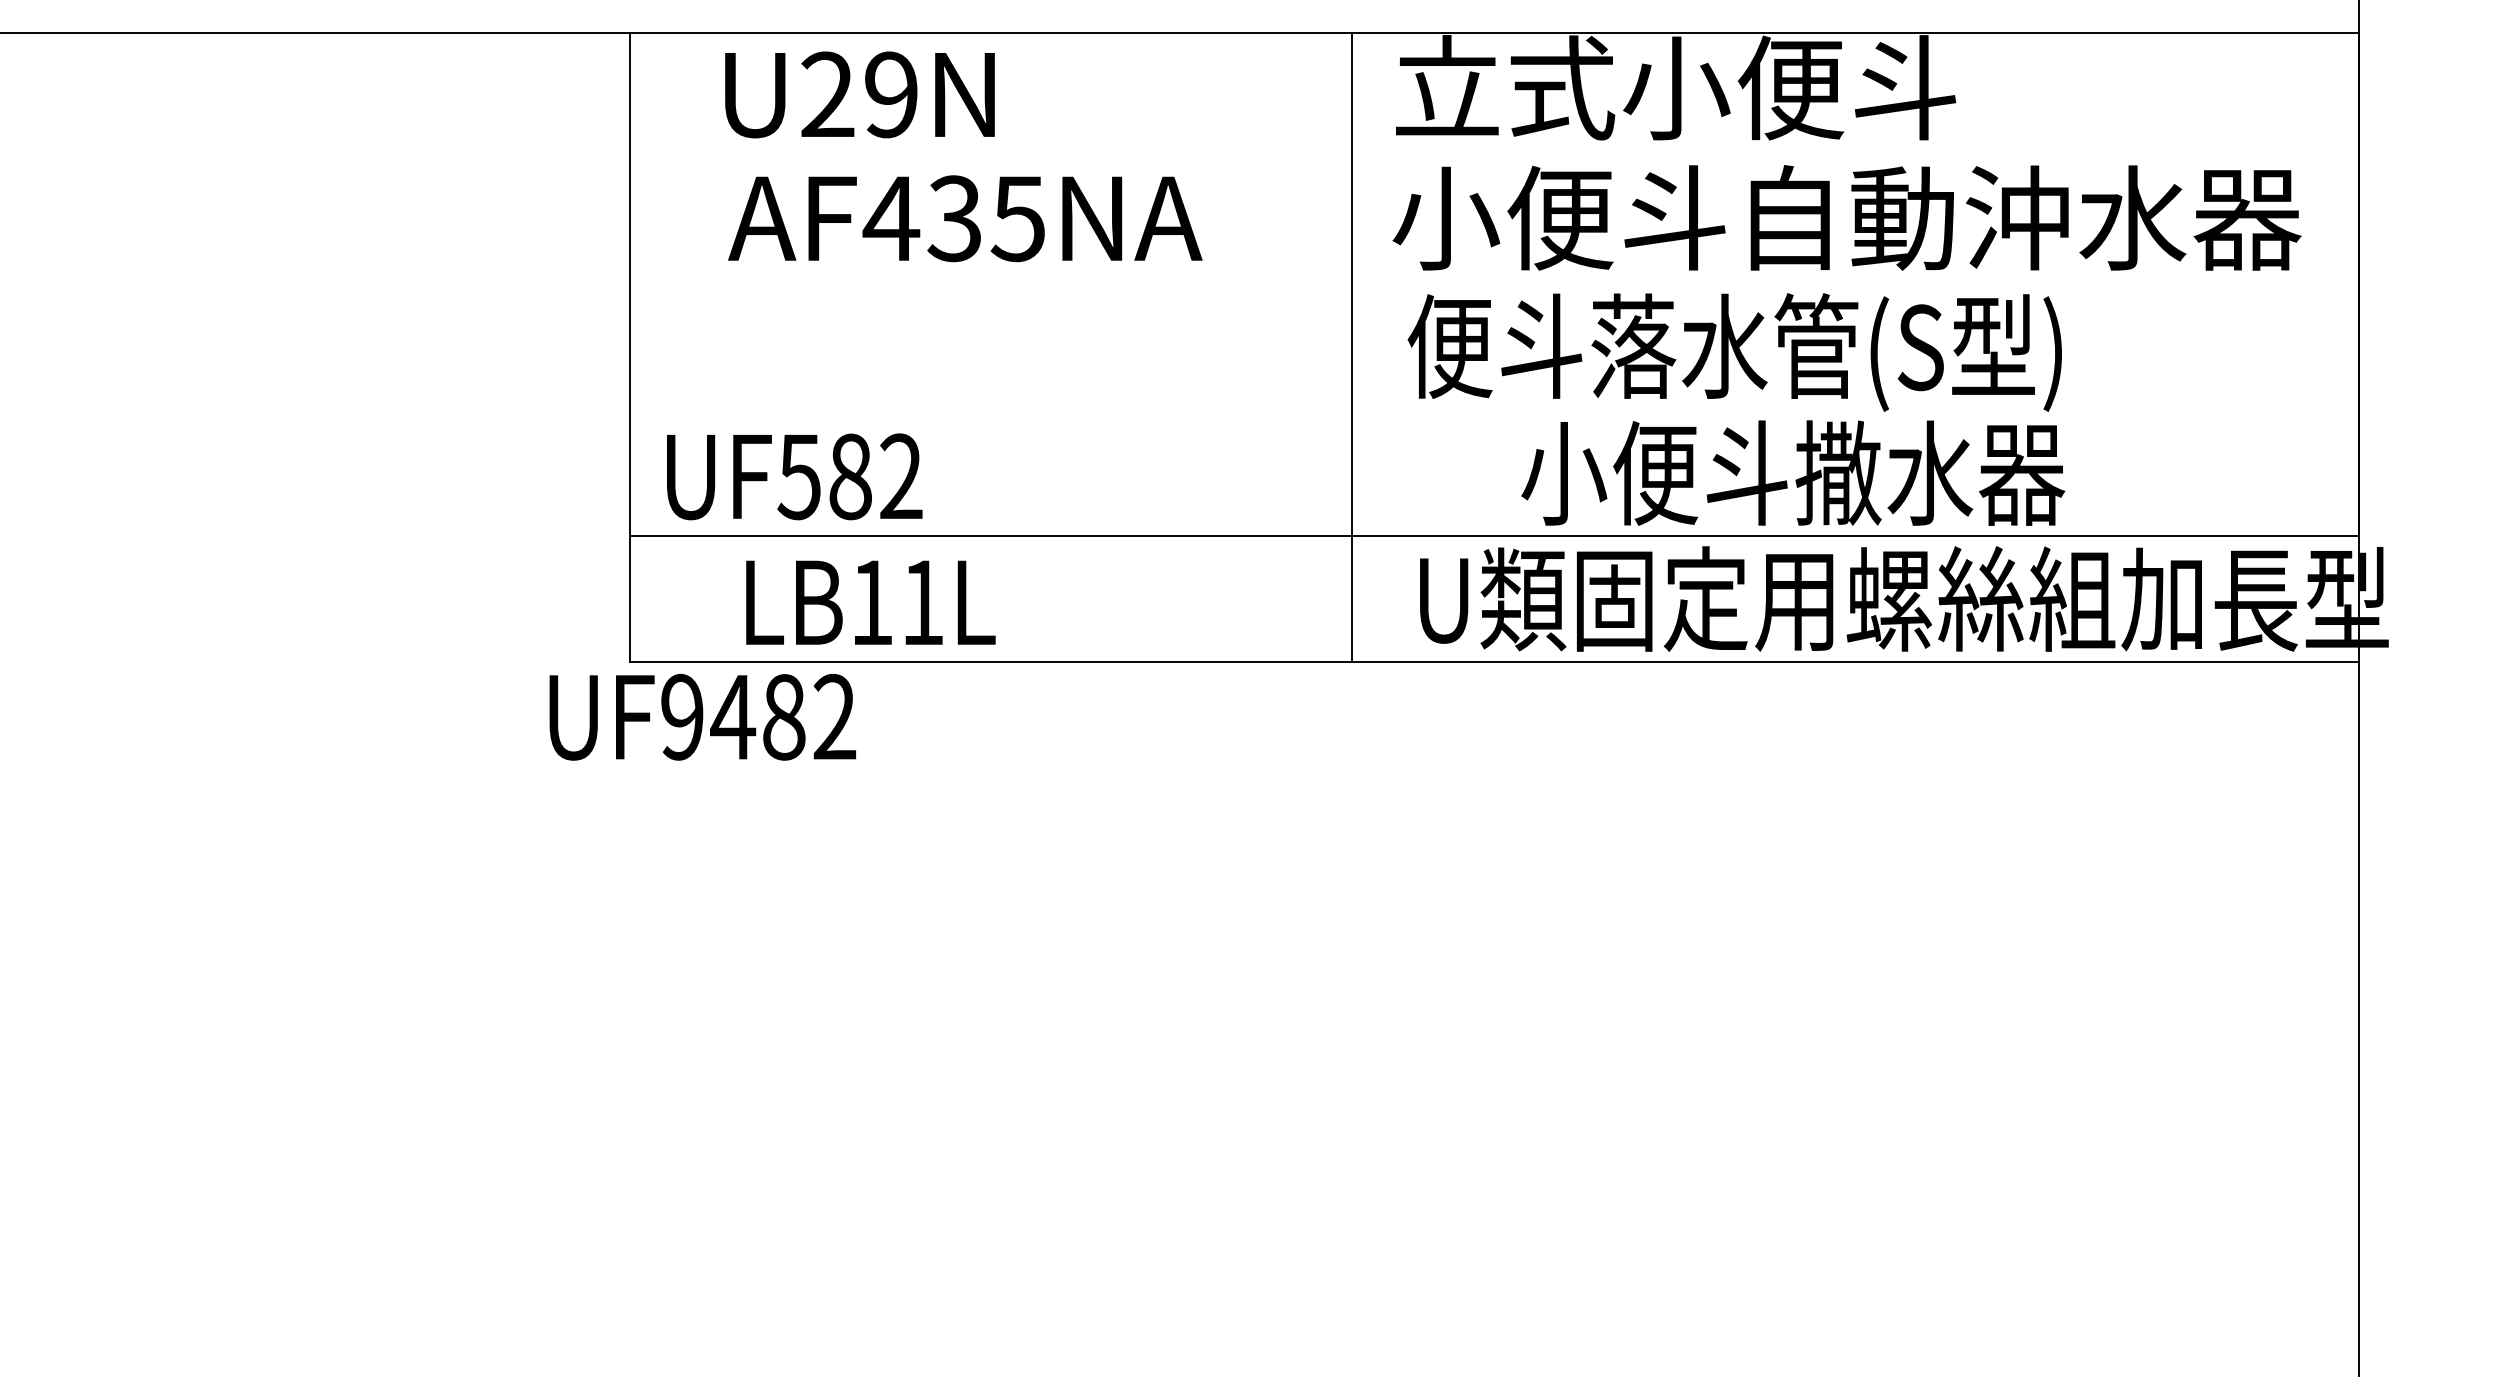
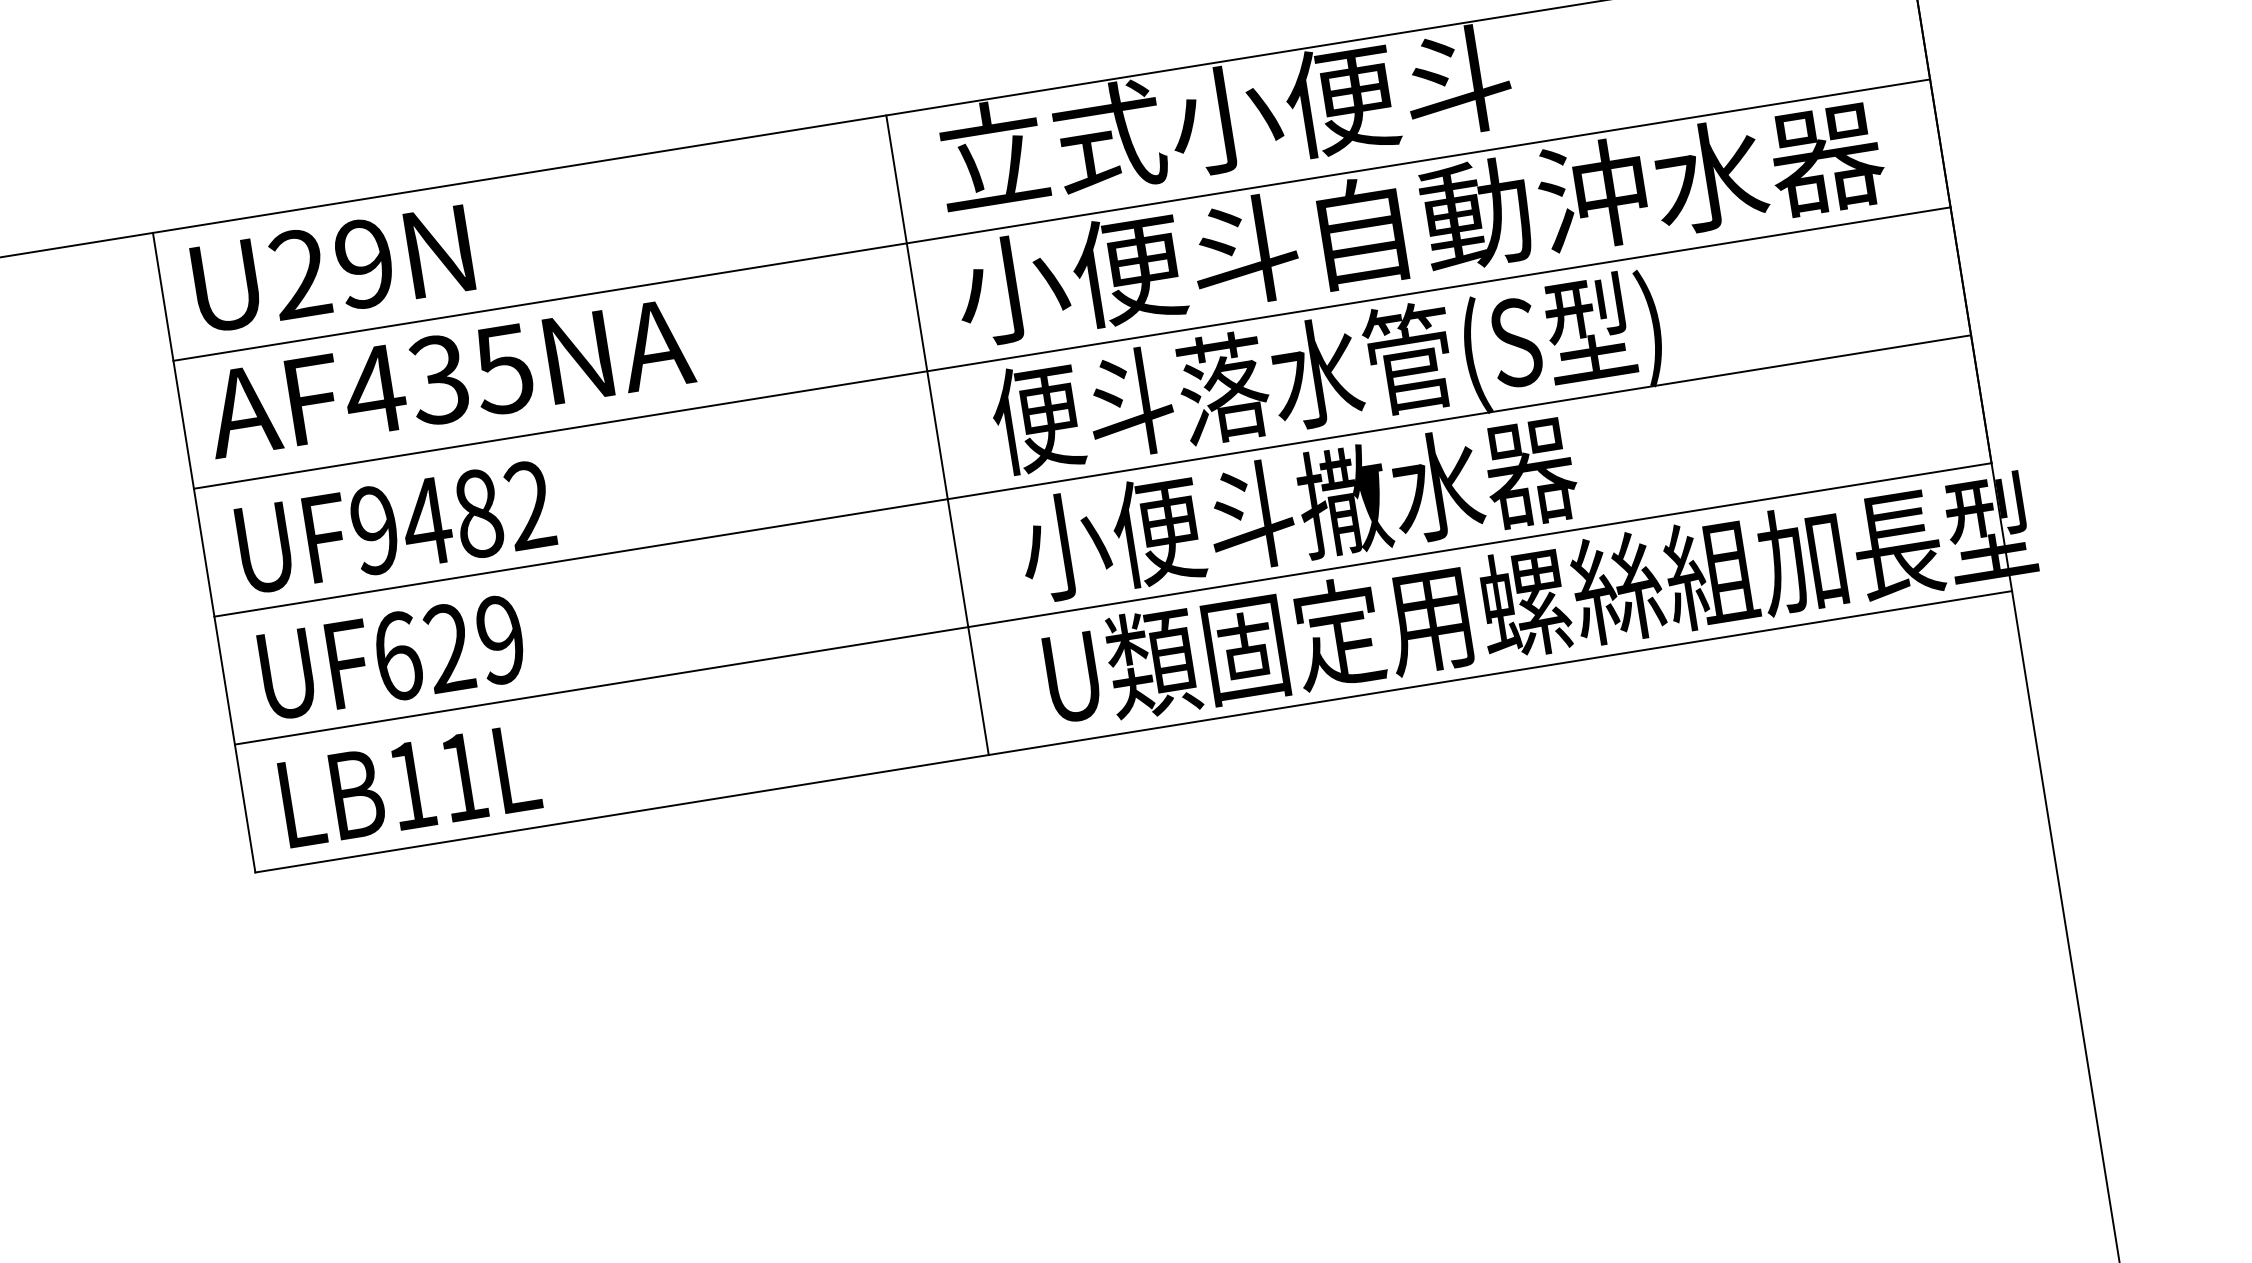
text: (859, 94) -> (332, 268), moved
line: (1493, 158) -> (1050, 220), added
text: (965, 218) -> (449, 377), moved
line: (1493, 284) -> (1071, 348), added
line: (1493, 410) -> (1091, 476), added
text: (1793, 472) -> (1297, 507), moved
text: (849, 476) -> (448, 647), UF582 -> UF629
text: (870, 602) -> (409, 785), moved
text: (702, 716) -> (395, 526), moved

